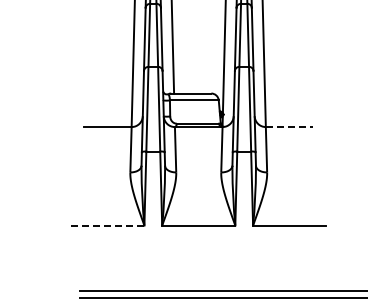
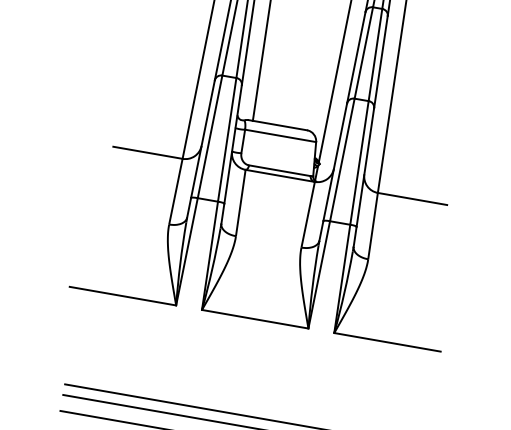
line: (289, 127) -> (412, 199), dashed -> solid
line: (107, 225) -> (122, 295), dashed -> solid

